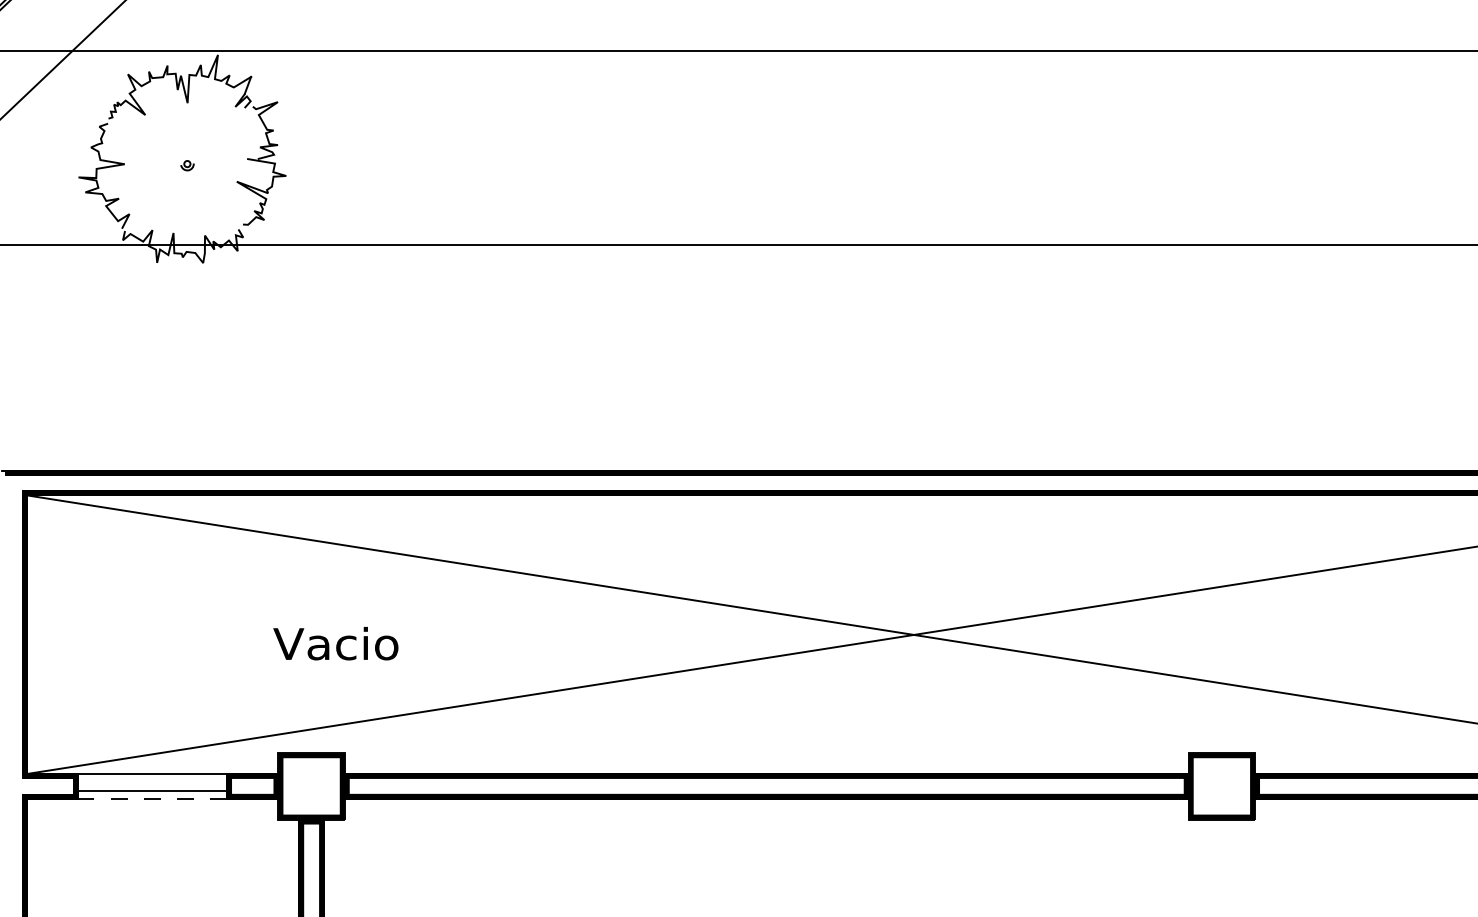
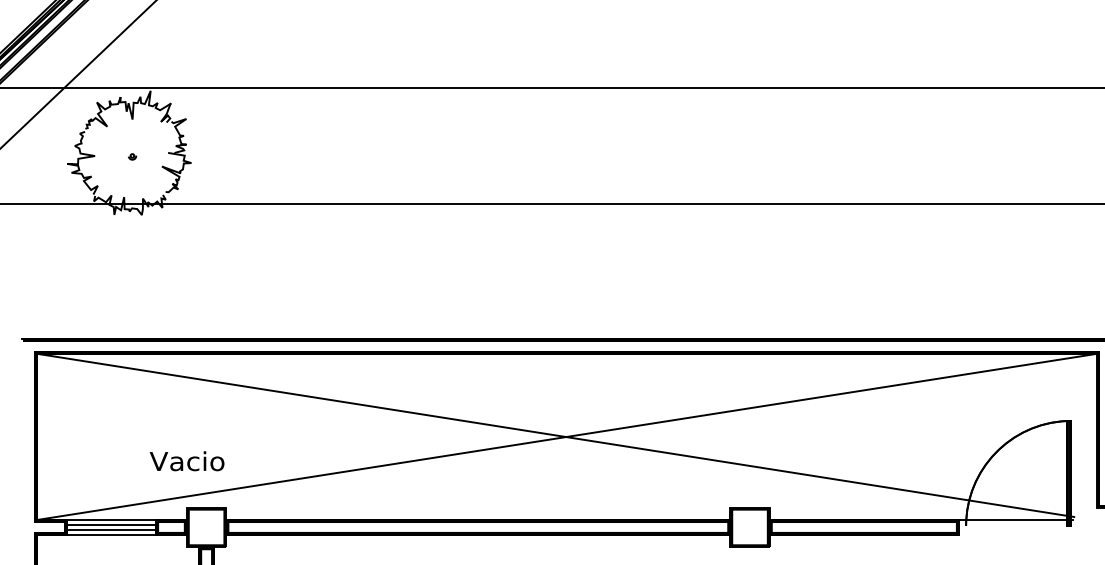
text: (334, 644) -> (186, 461), moved
line: (152, 781) -> (111, 524), added
line: (152, 798) -> (111, 534), dashed -> solid

